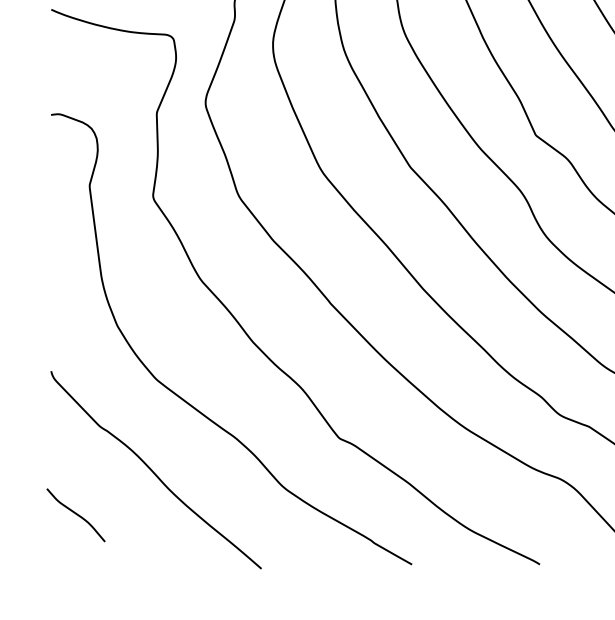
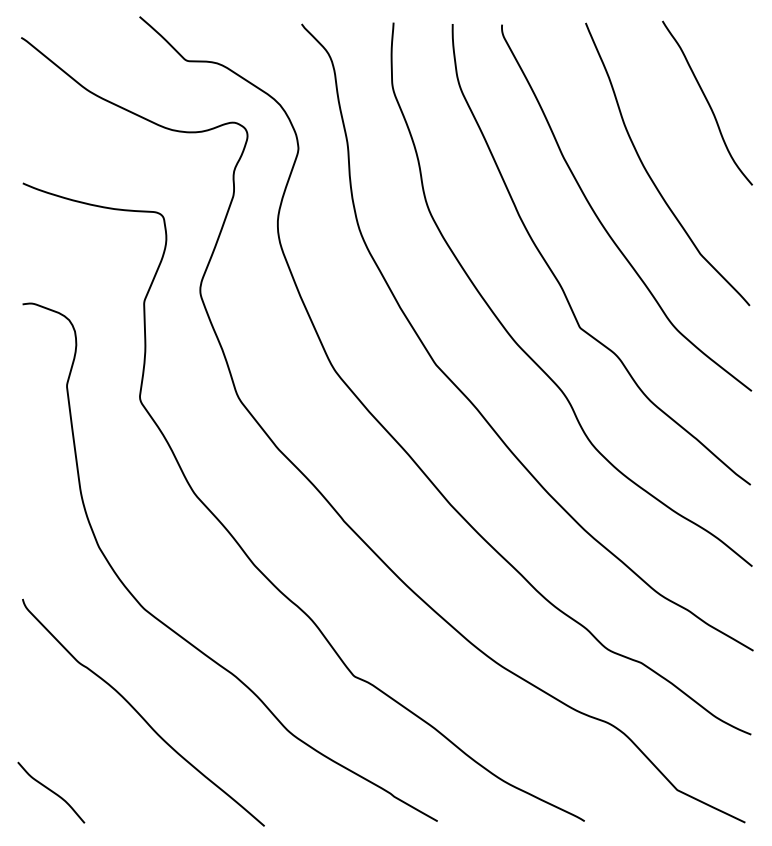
curve: (76, 515) -> (51, 792), moved

